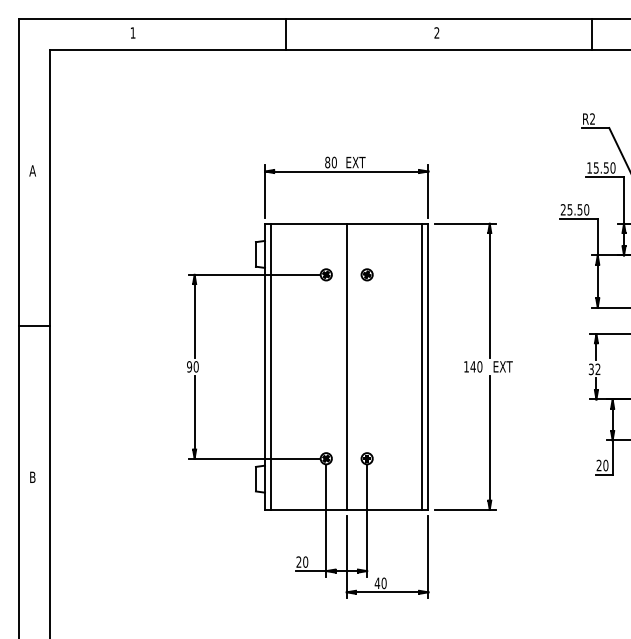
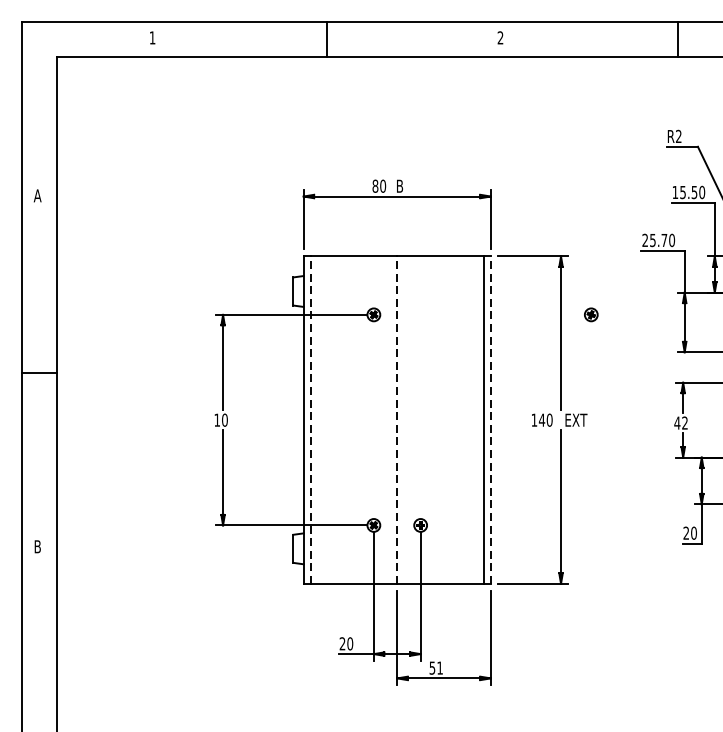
text: (357, 162) -> (409, 186), EXT -> B
text: (579, 209) -> (663, 240), 25.50 -> 25.70
part: (366, 274) -> (590, 314), moved
text: (189, 366) -> (217, 419), 90 -> 10
line: (271, 366) -> (311, 419), solid -> dashed
line: (346, 366) -> (396, 419), solid -> dashed
line: (428, 366) -> (490, 419), solid -> dashed
text: (591, 369) -> (677, 423), 32 -> 42
text: (380, 583) -> (435, 668), 40 -> 51

